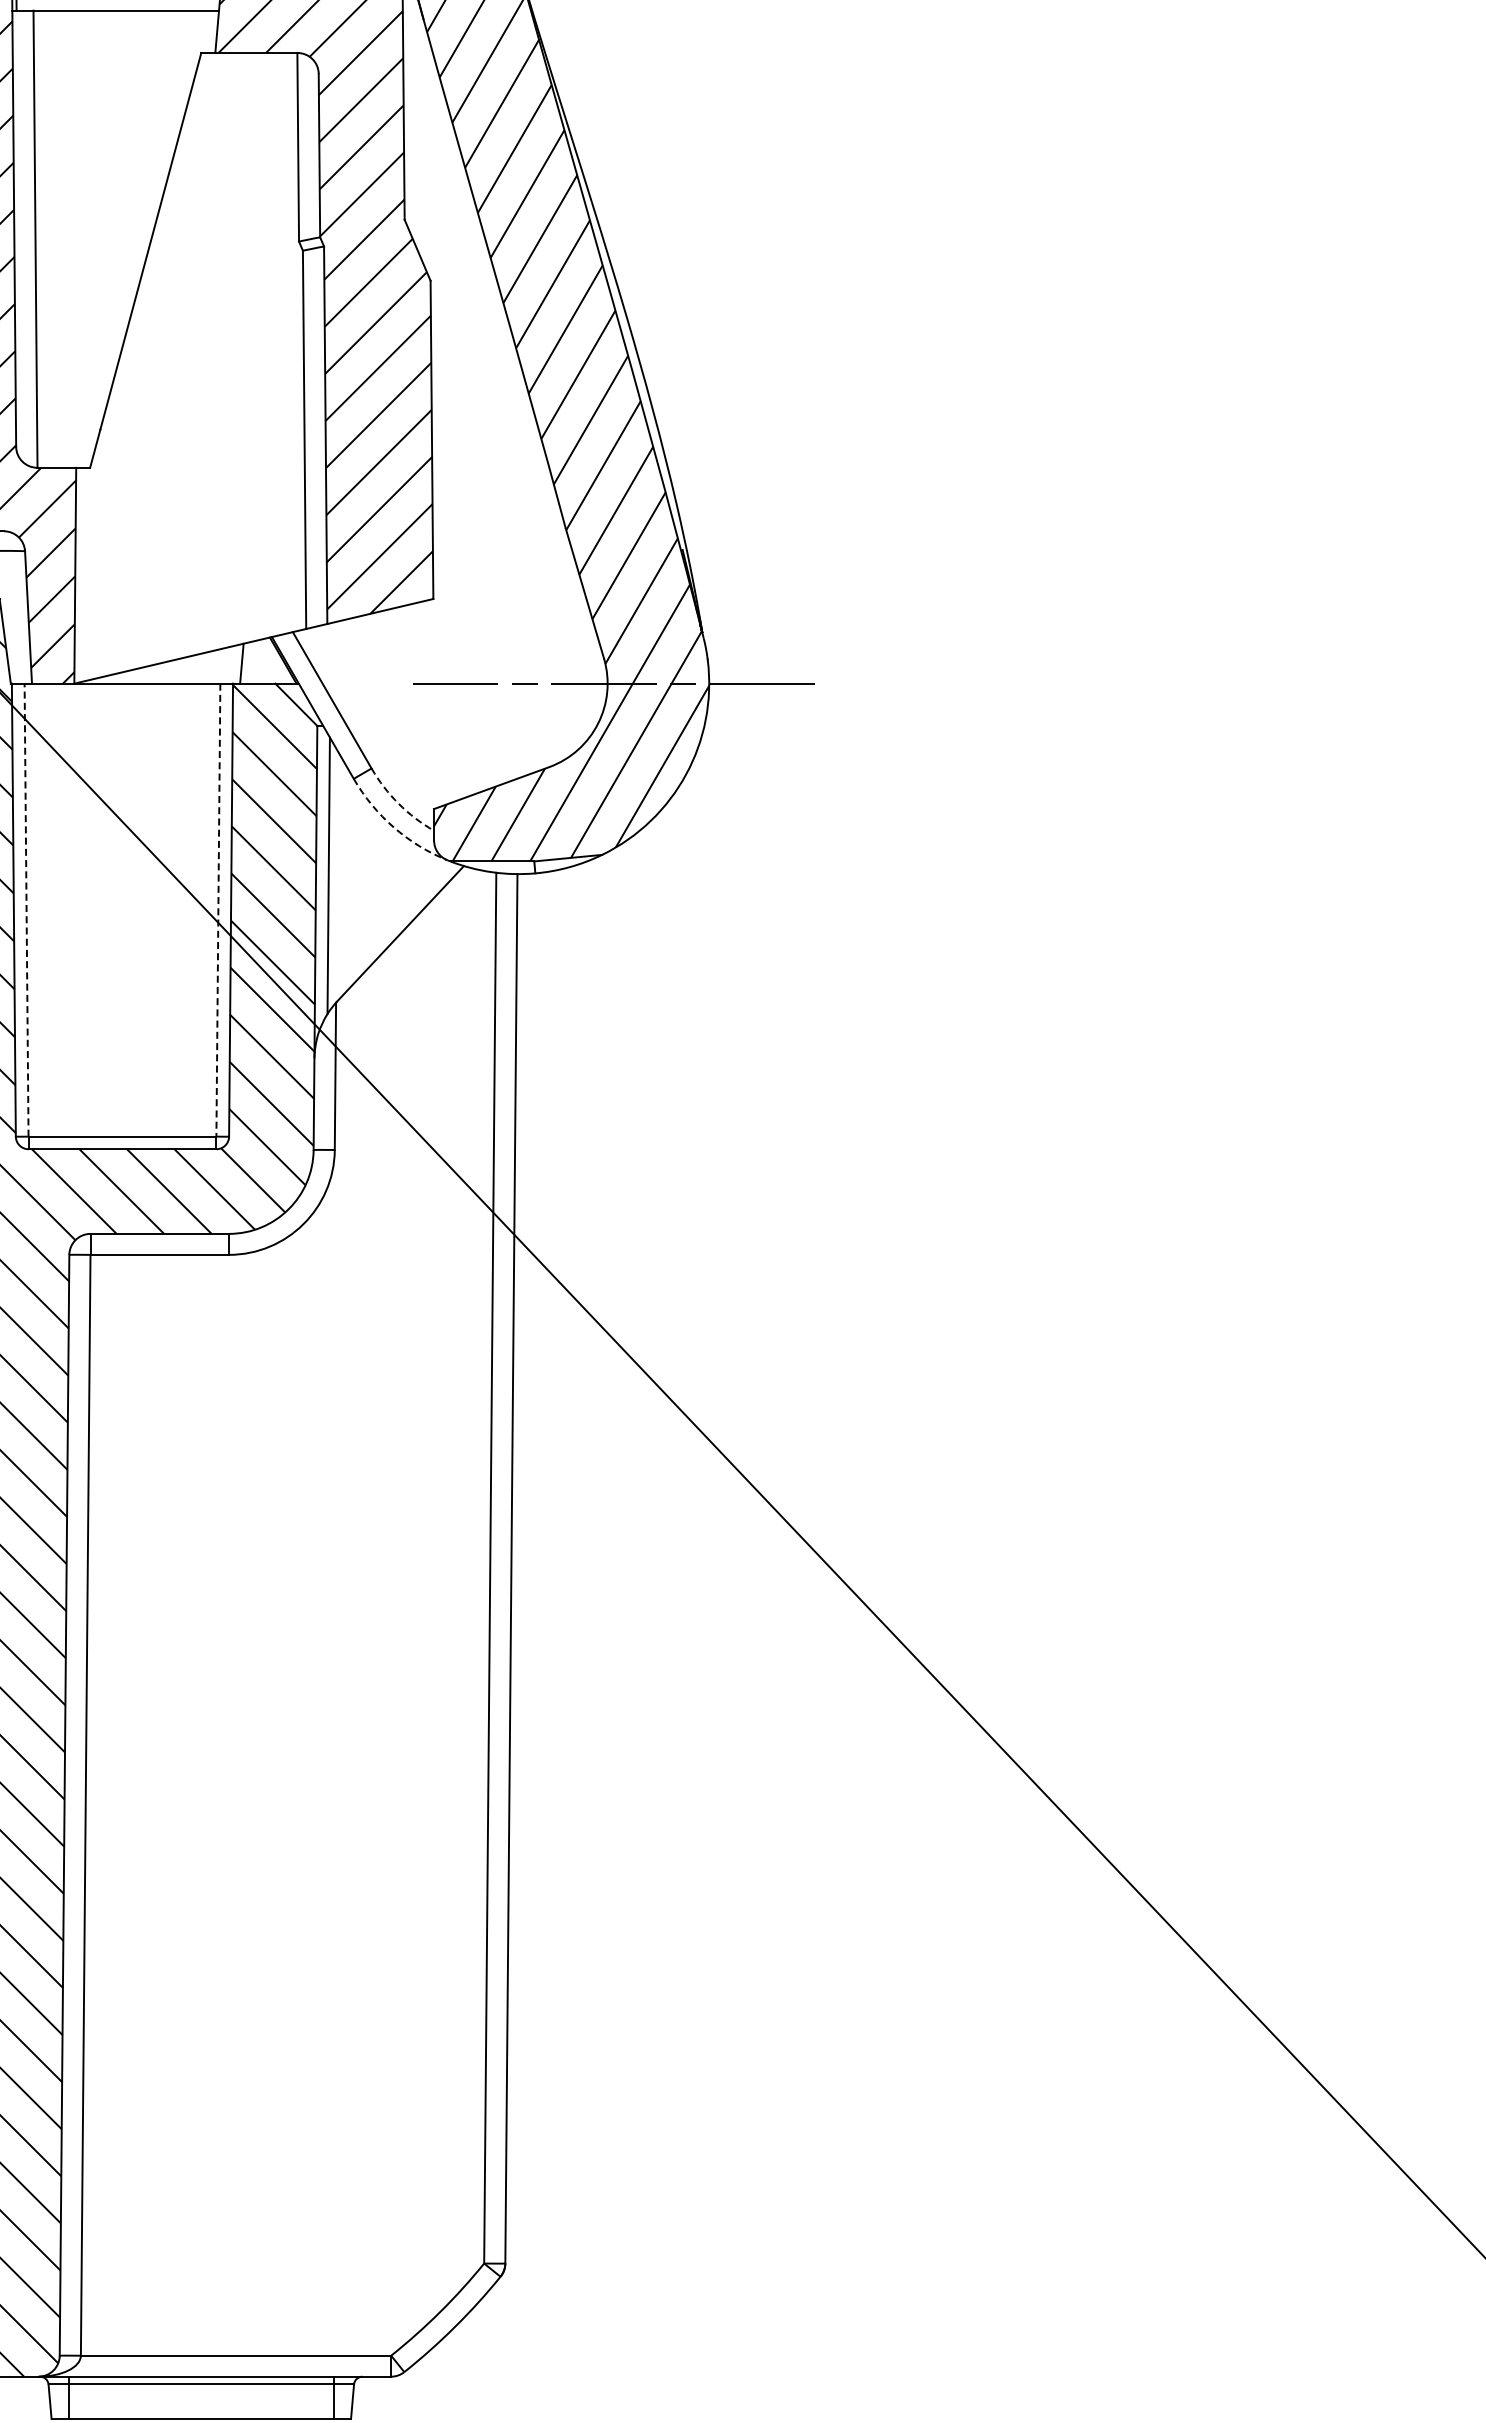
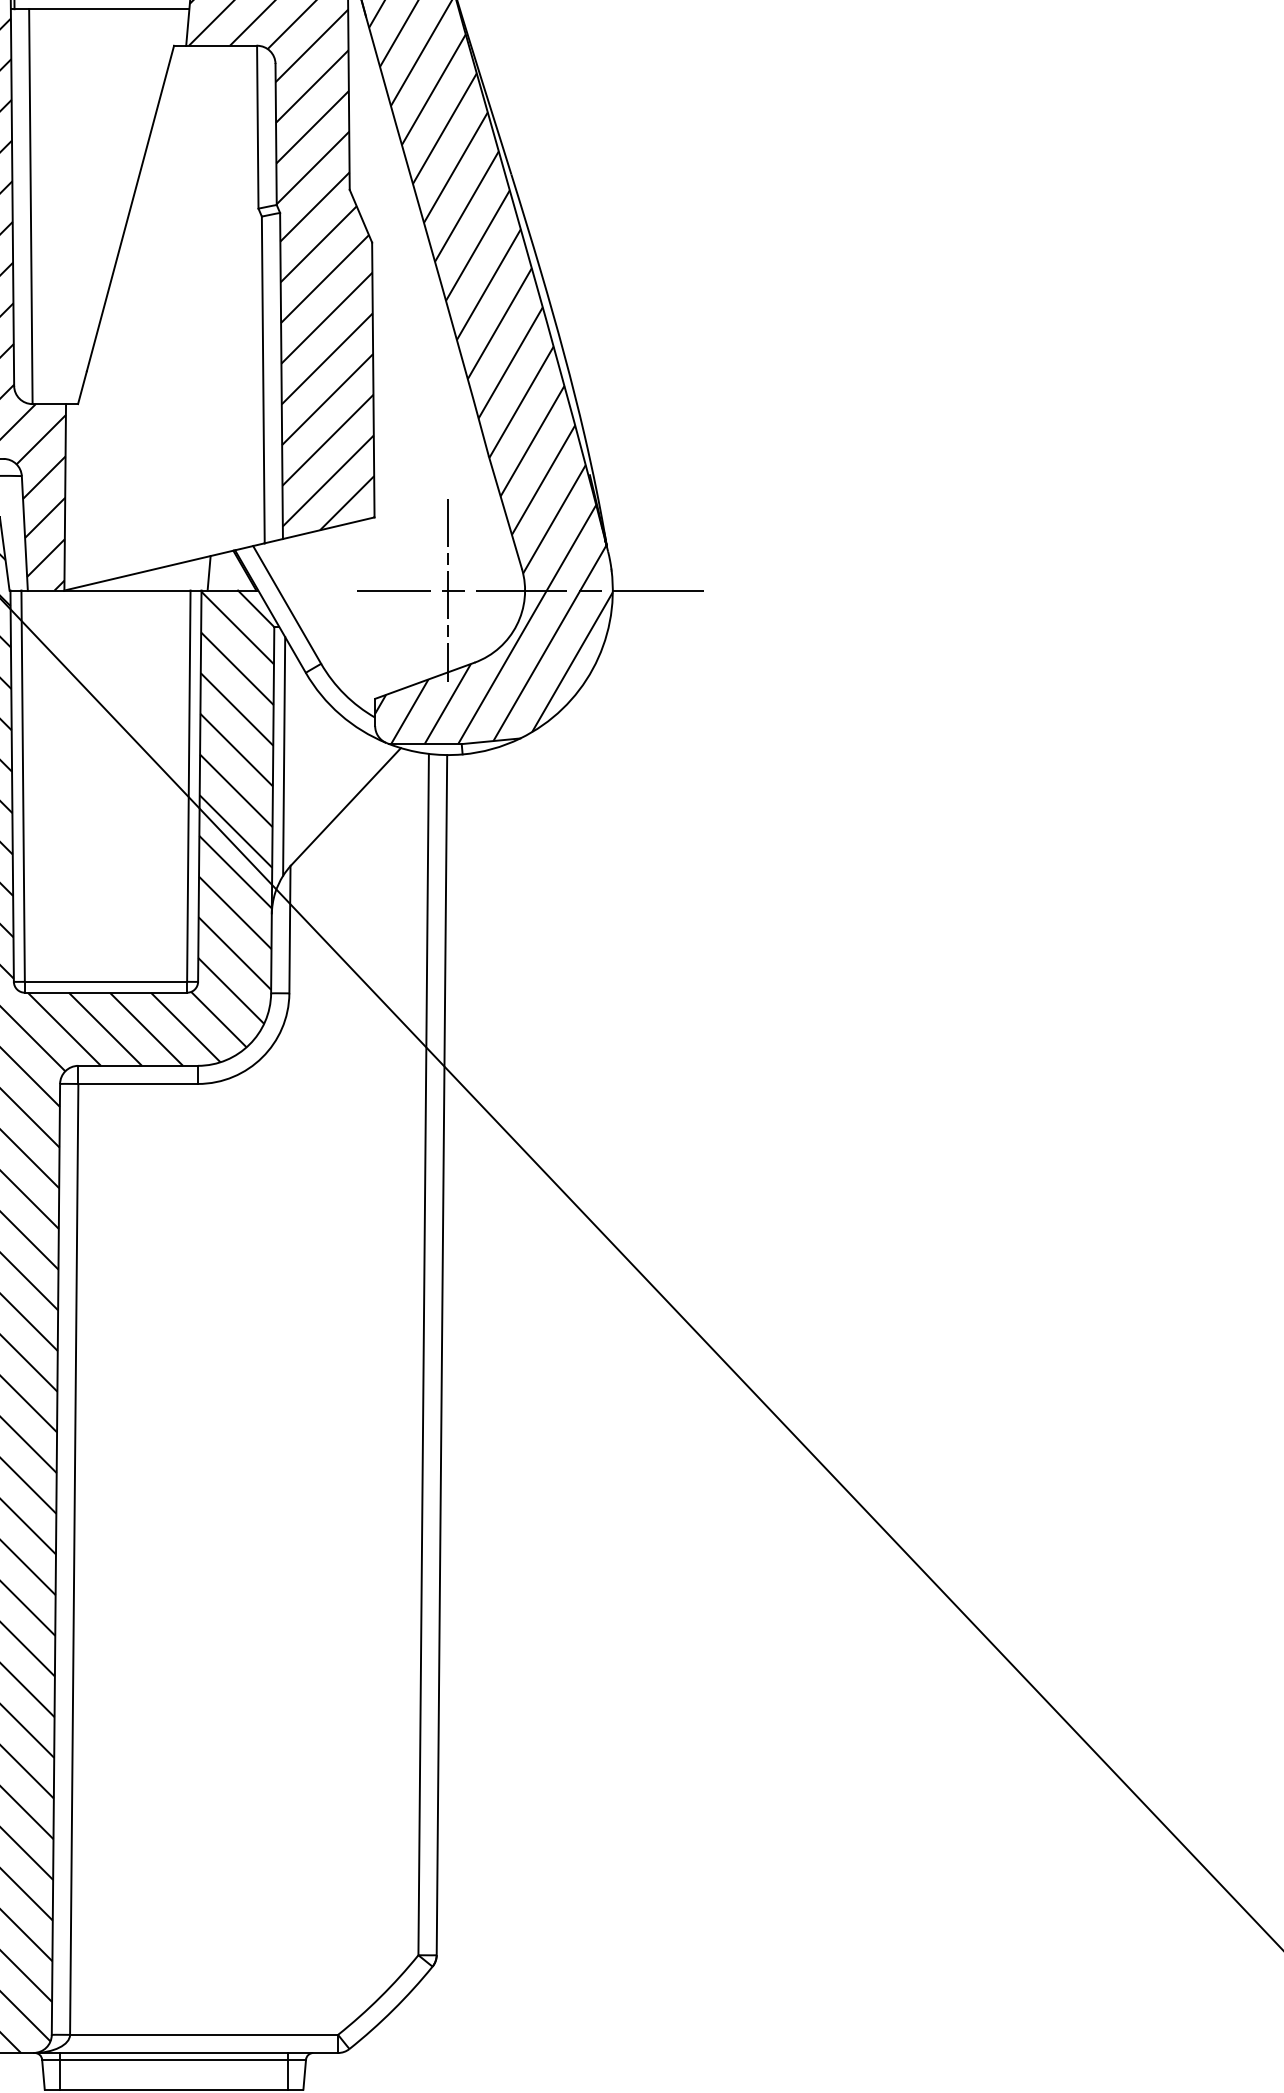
line: (518, 683) -> (448, 590), added
arc: (398, 803) -> (344, 694), dashed -> solid
arc: (393, 827) -> (340, 714), dashed -> solid
line: (26, 910) -> (23, 786), dashed -> solid
line: (218, 910) -> (188, 786), dashed -> solid

